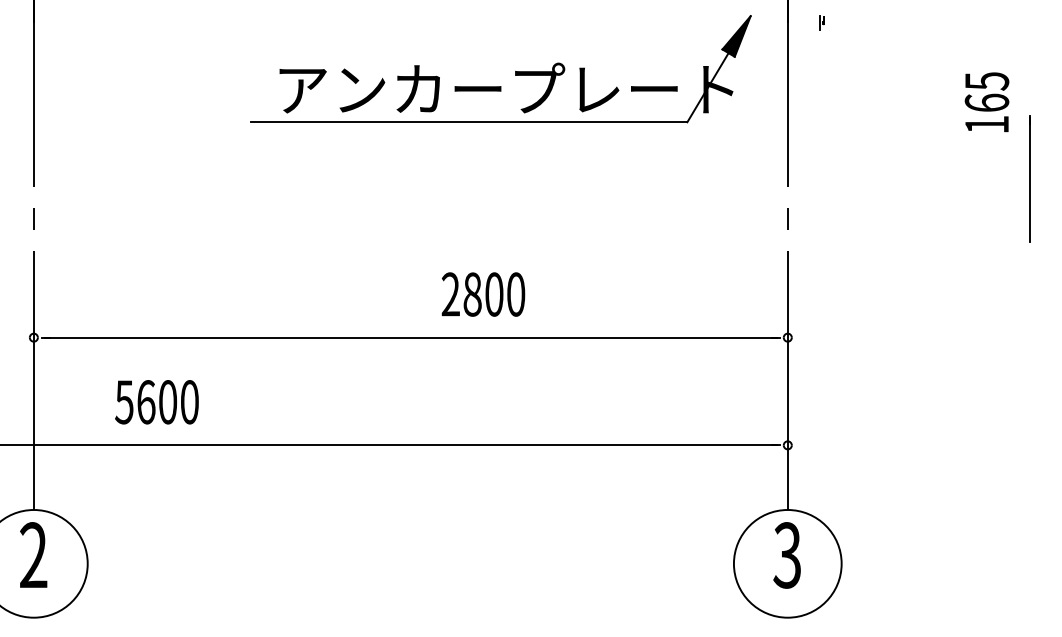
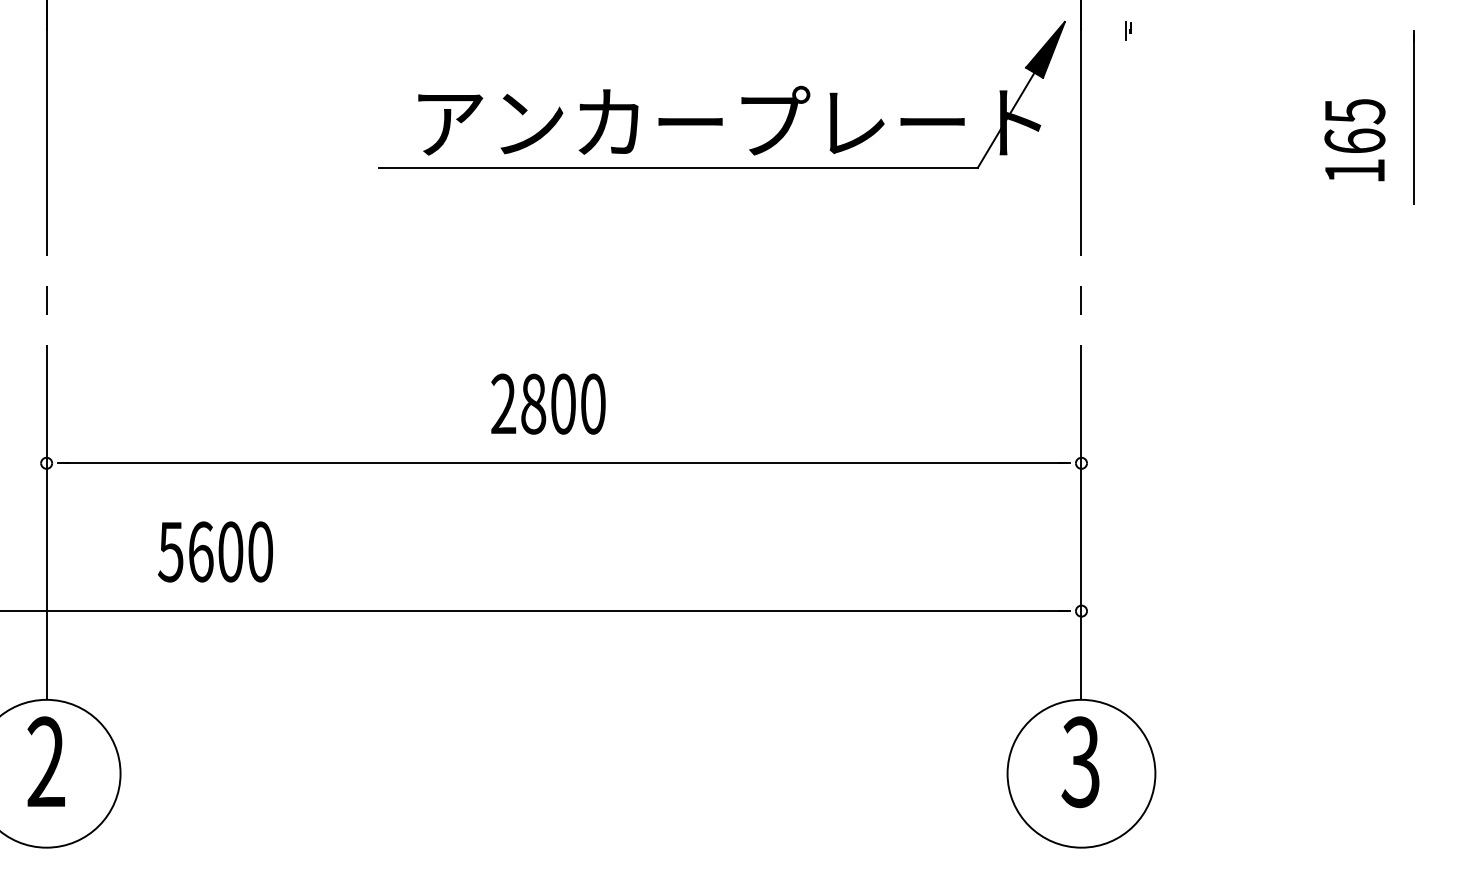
part: (515, 70) -> (742, 96), moved
line: (1029, 178) -> (1413, 117), moved
text: (483, 294) -> (548, 404), moved

